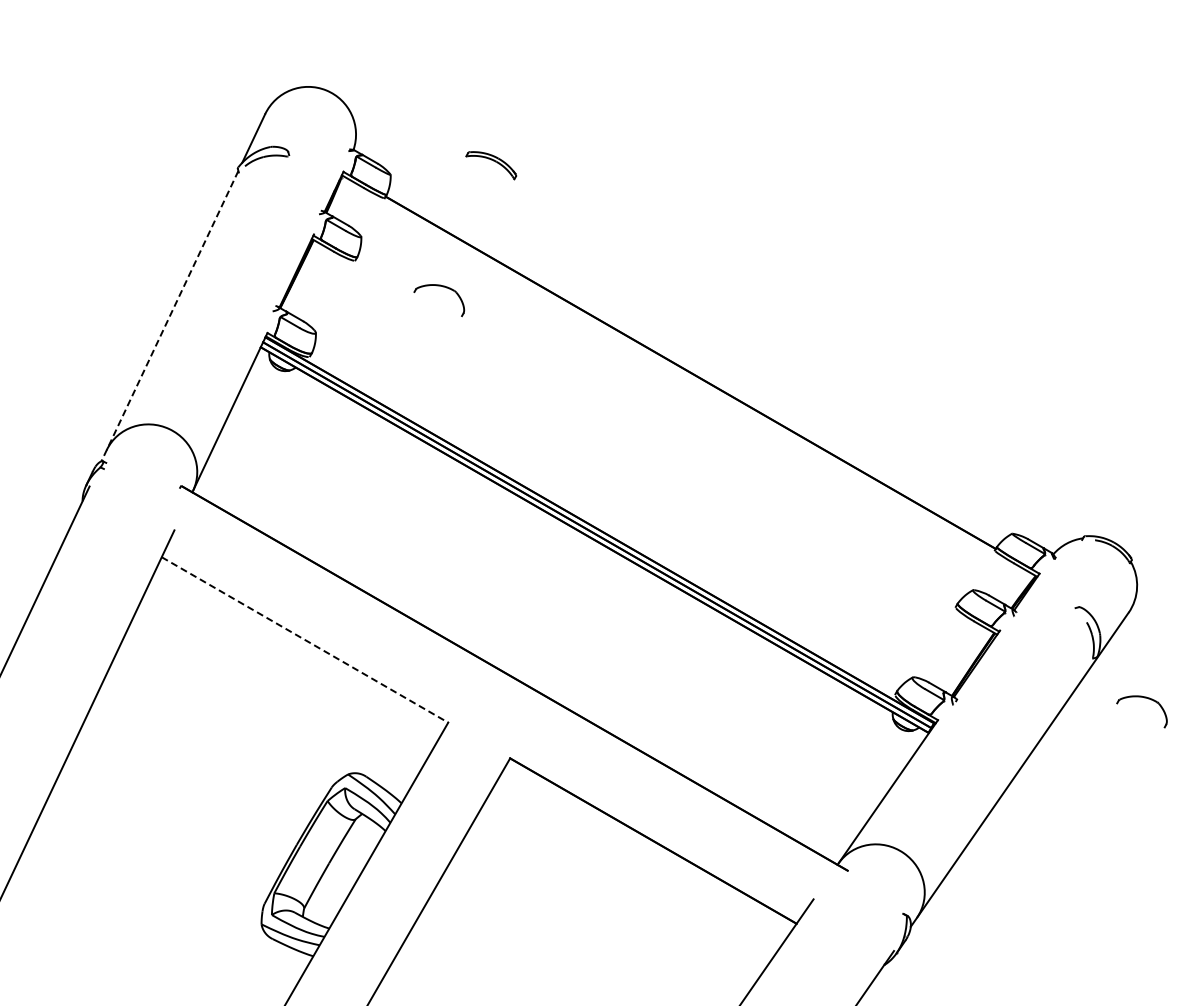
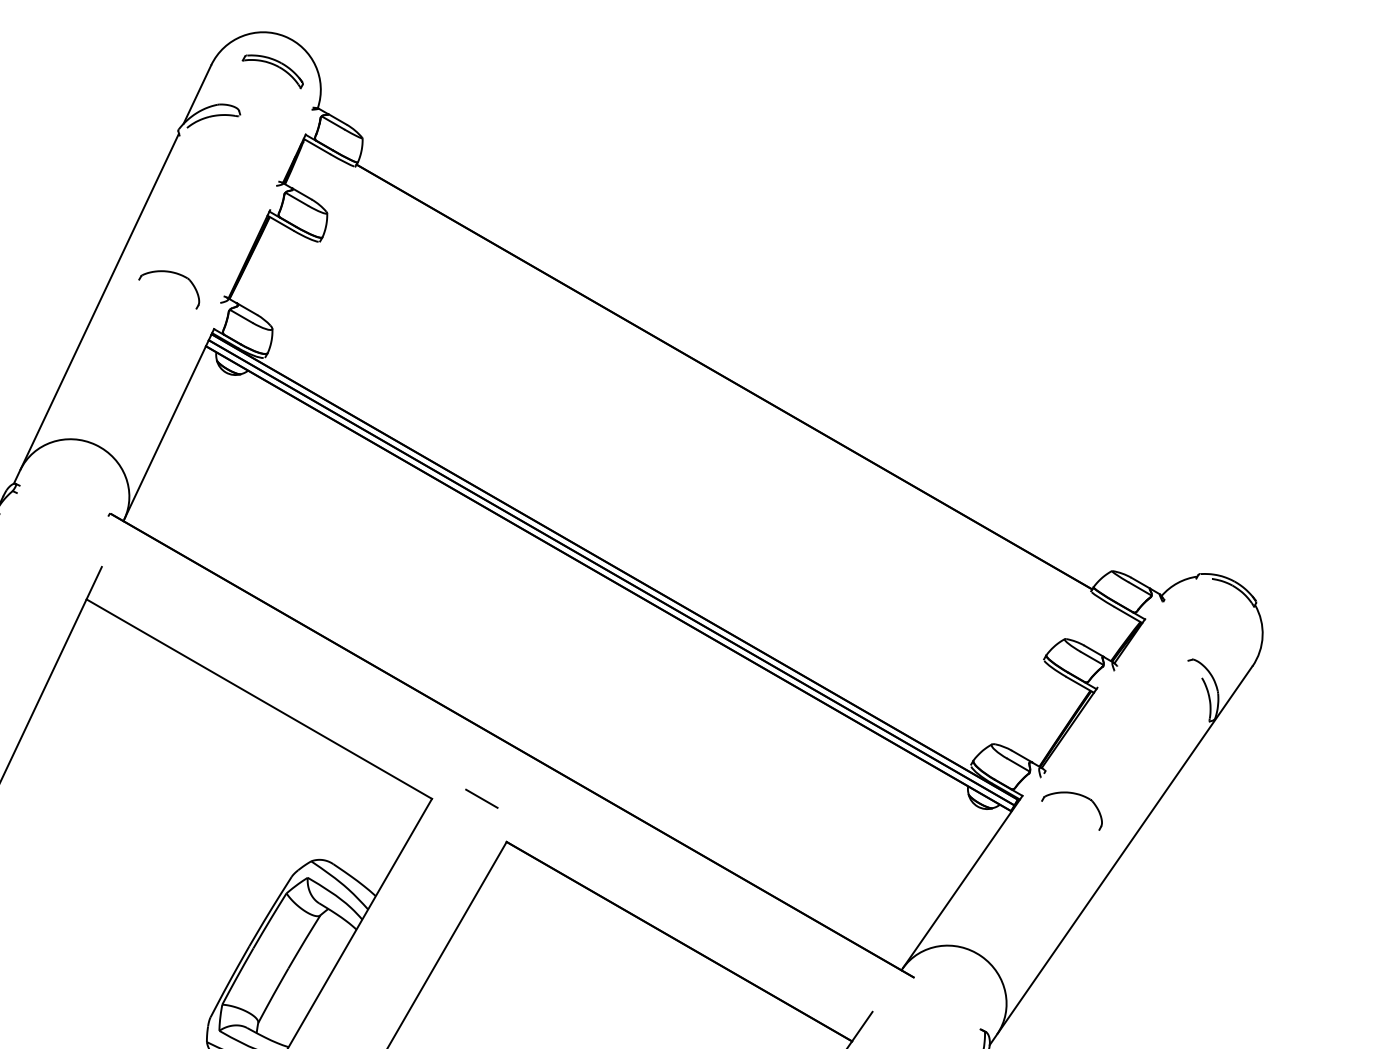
part: (491, 165) -> (273, 71), moved
part: (443, 287) -> (174, 274), moved
line: (169, 316) -> (95, 309), dashed -> solid
line: (305, 640) -> (259, 699), dashed -> solid
part: (1144, 698) -> (1075, 795), moved
line: (489, 722) -> (481, 798), added

